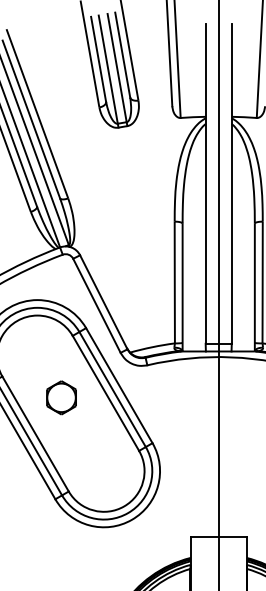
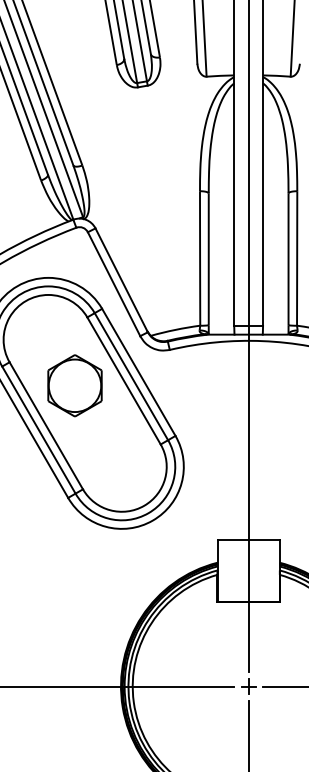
part: (61, 397) -> (74, 385), size x1.67

